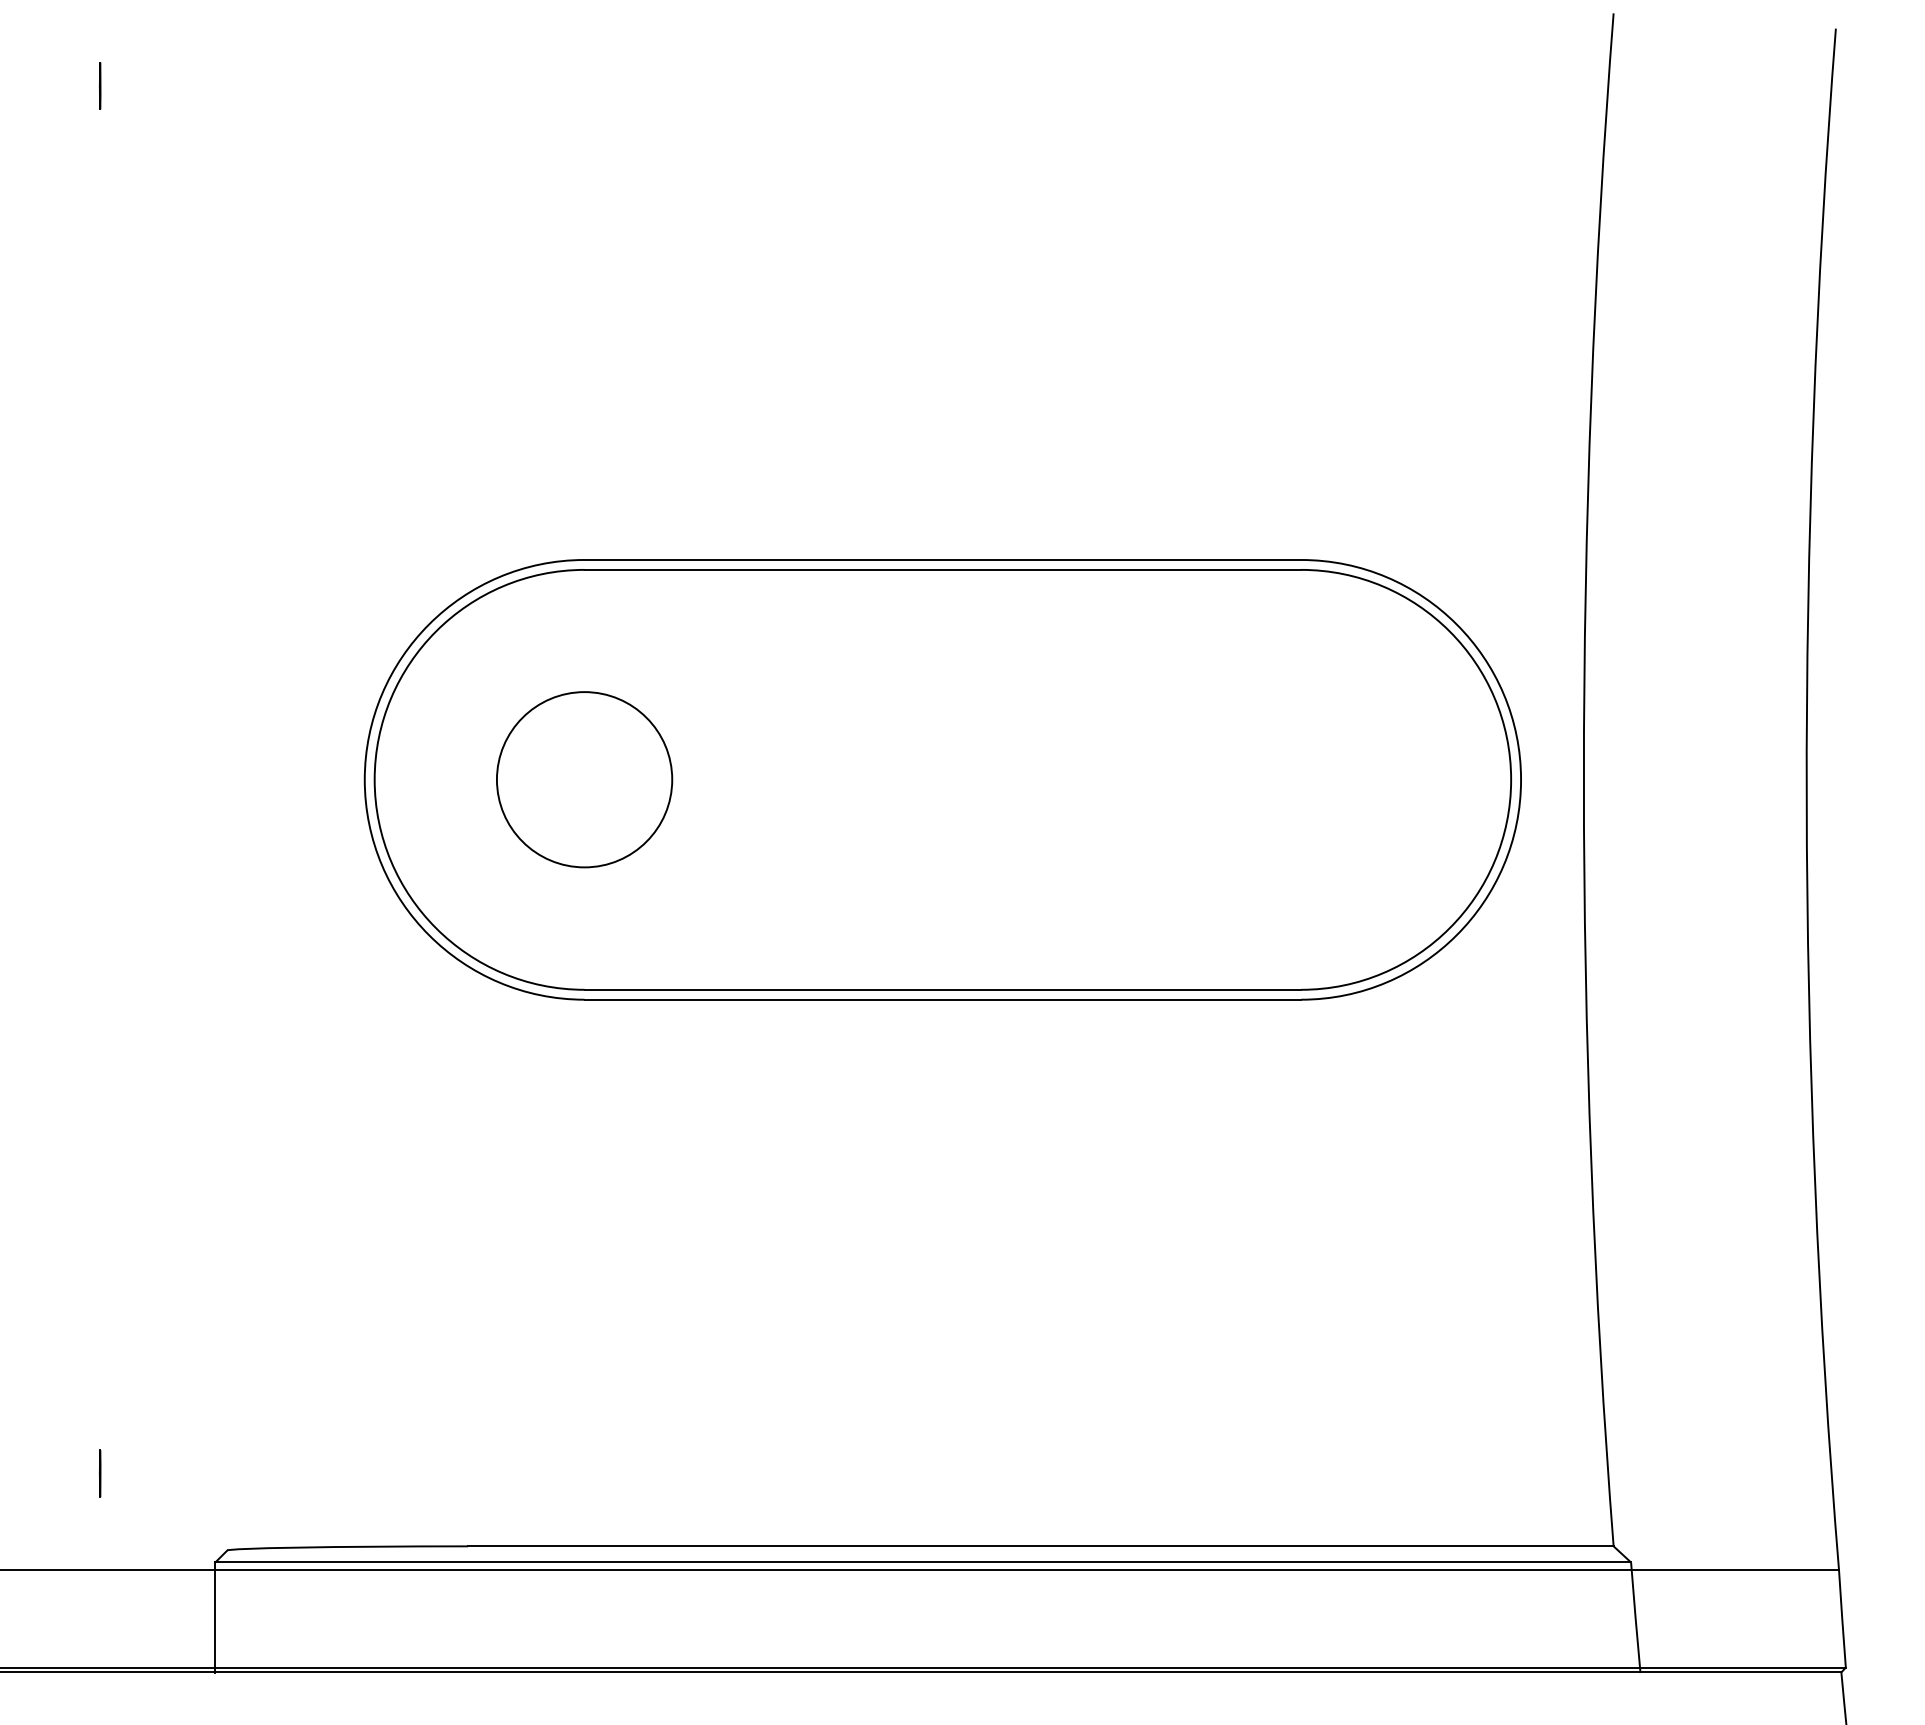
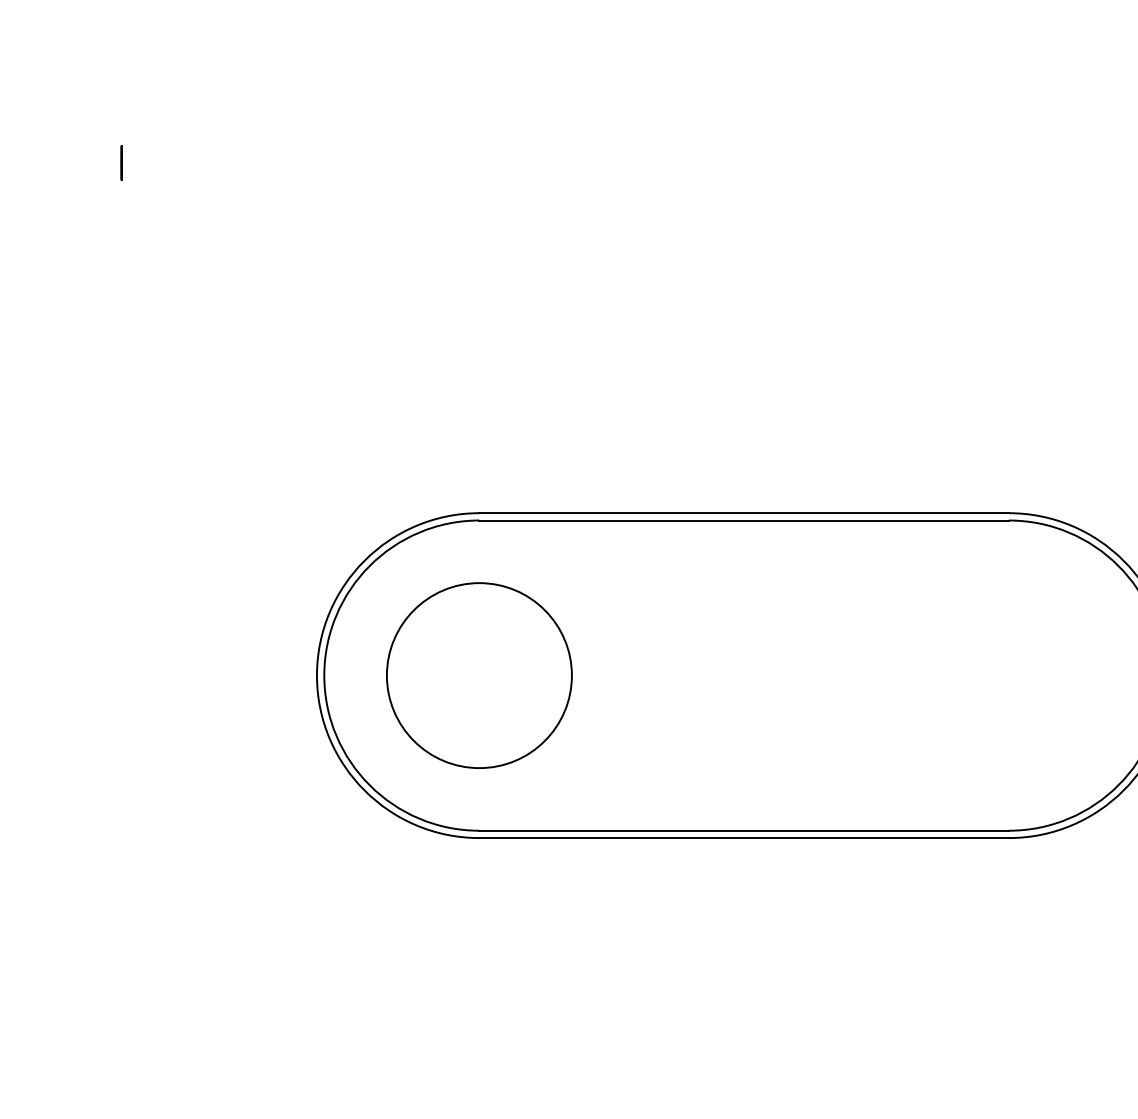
circle: (584, 779) -> (479, 675), size x1.43

